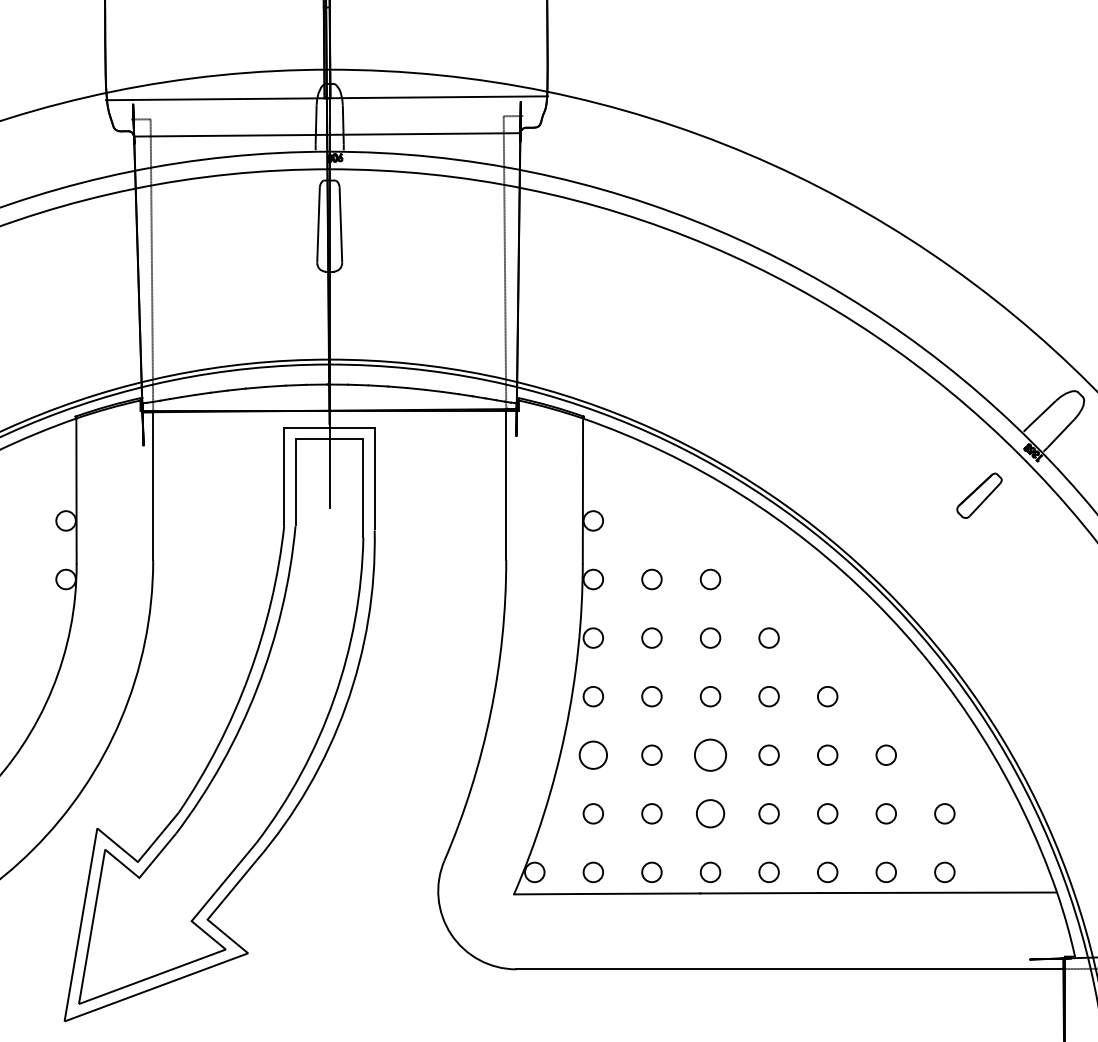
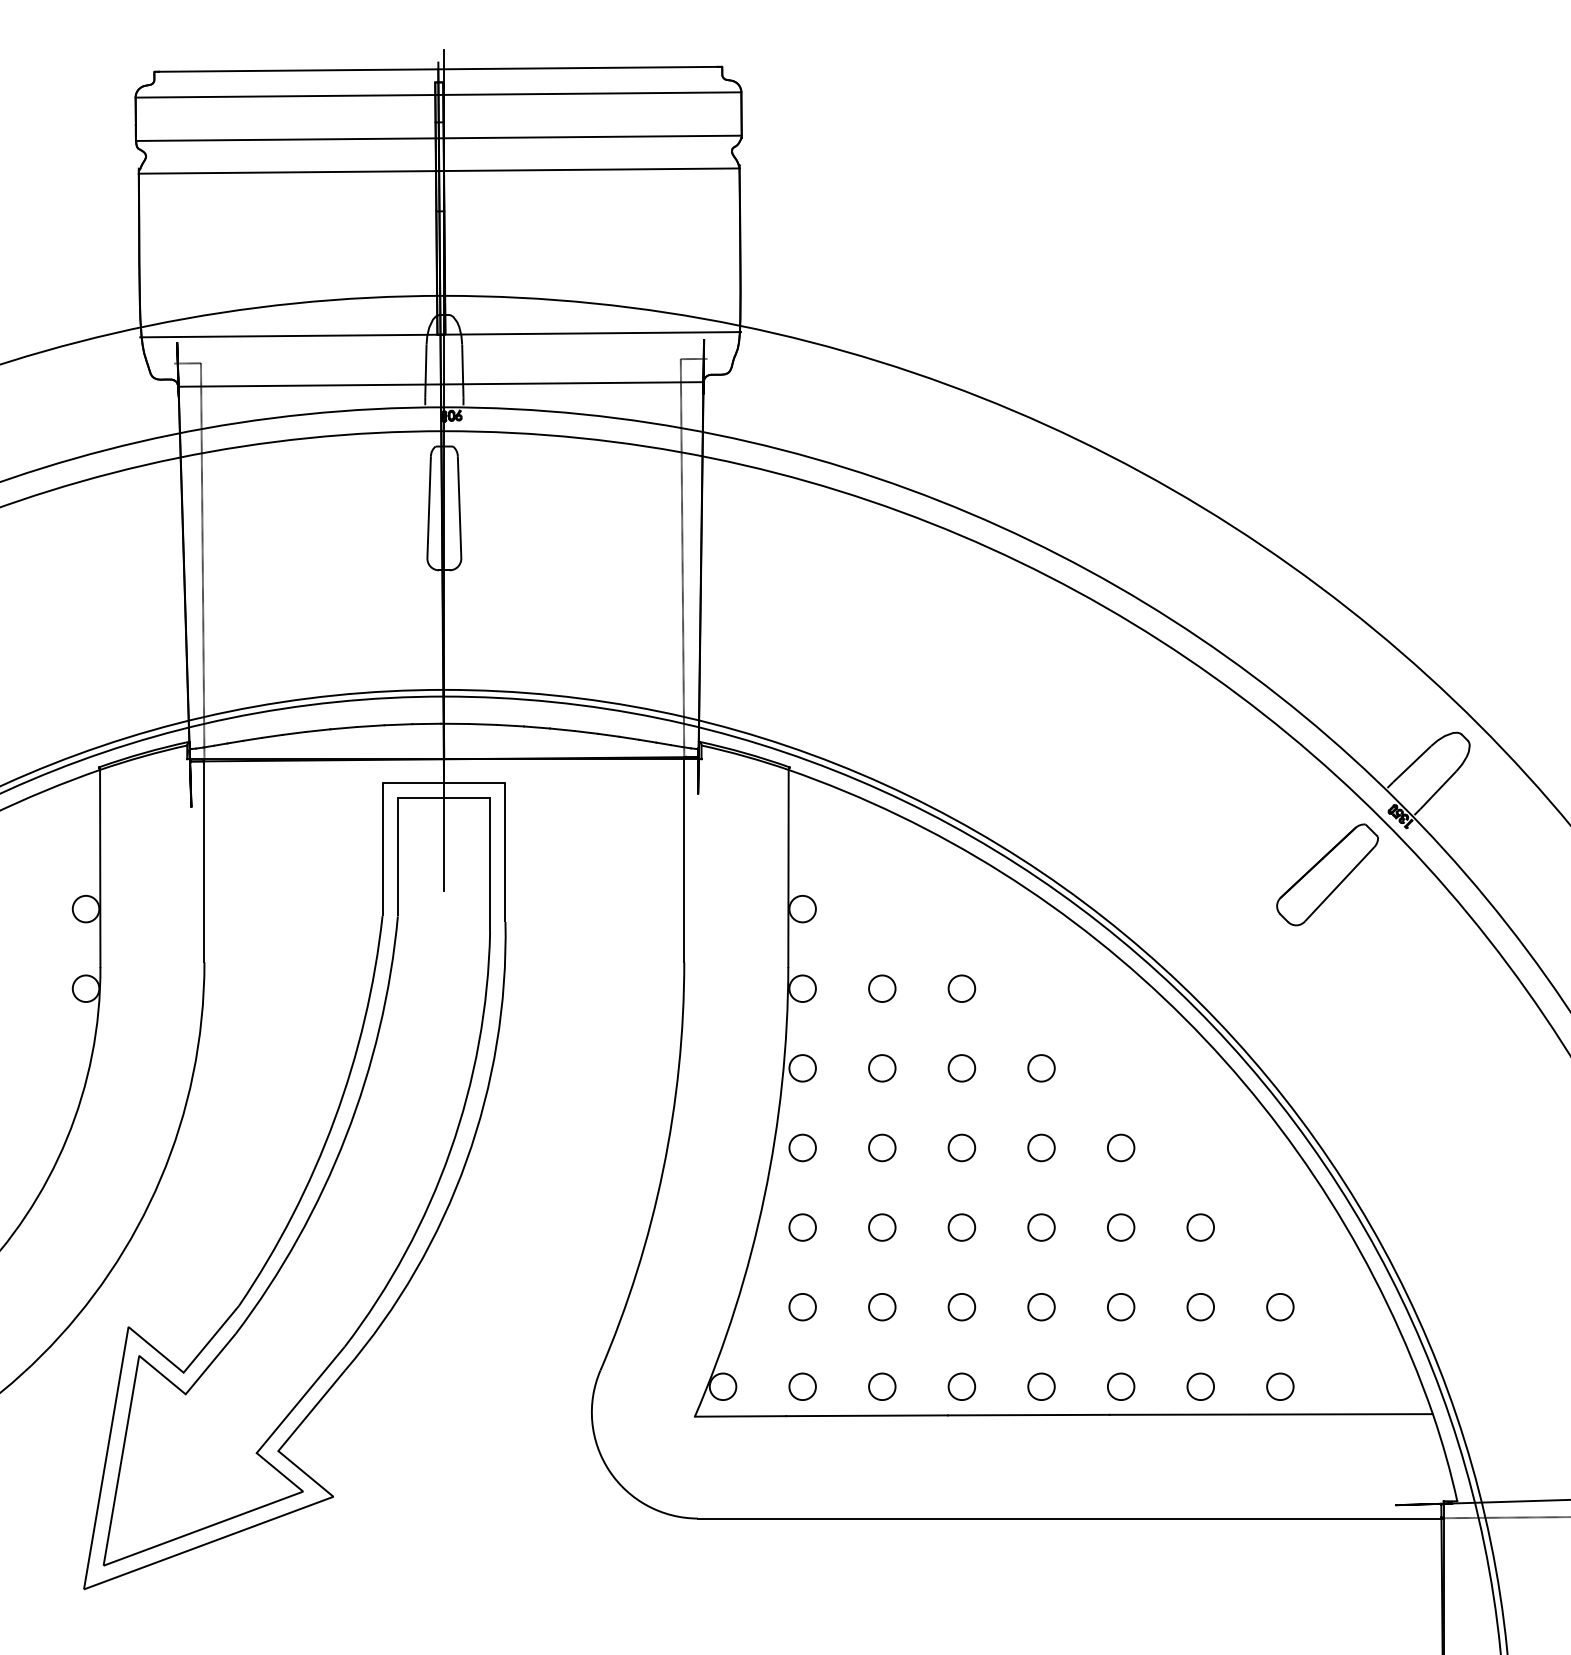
part: (979, 495) -> (1327, 874), size x1.67
circle: (593, 755) -> (802, 1227), size x0.71
circle: (710, 755) -> (961, 1227), size x0.62
circle: (710, 814) -> (961, 1307), size x0.71

